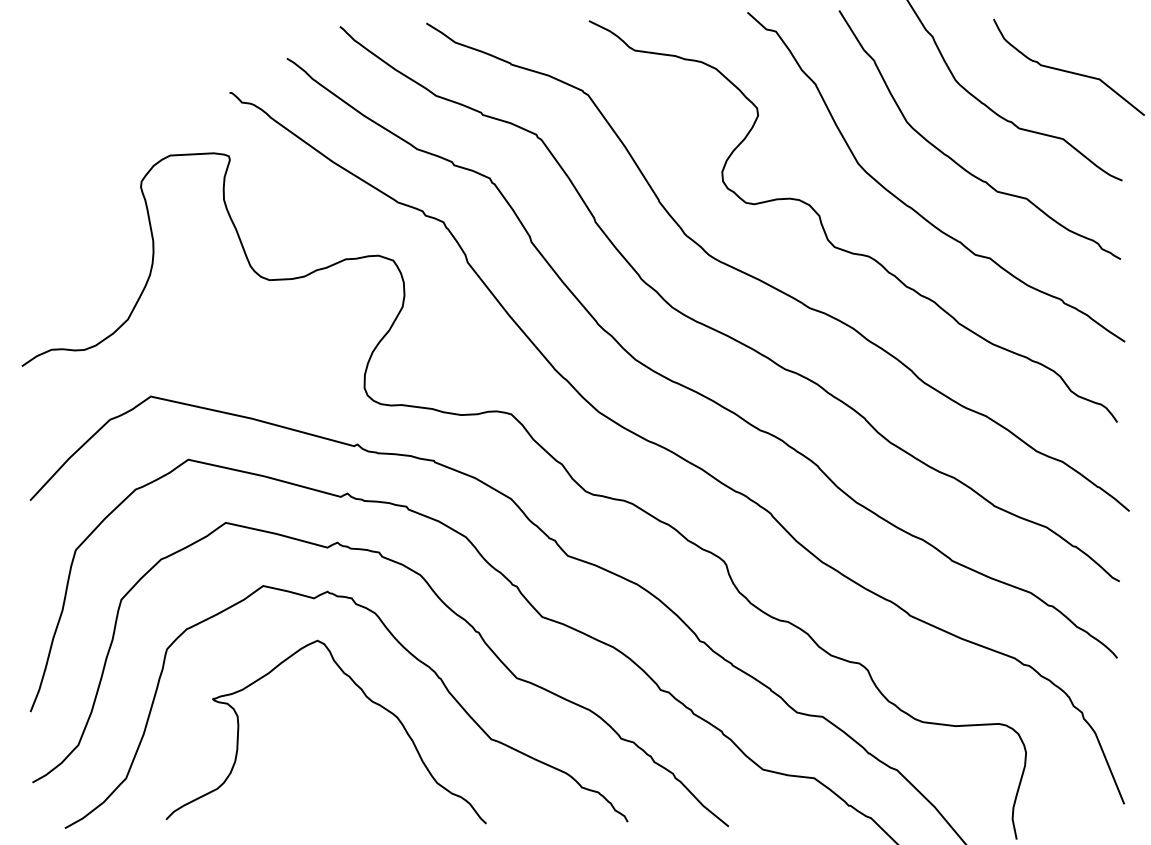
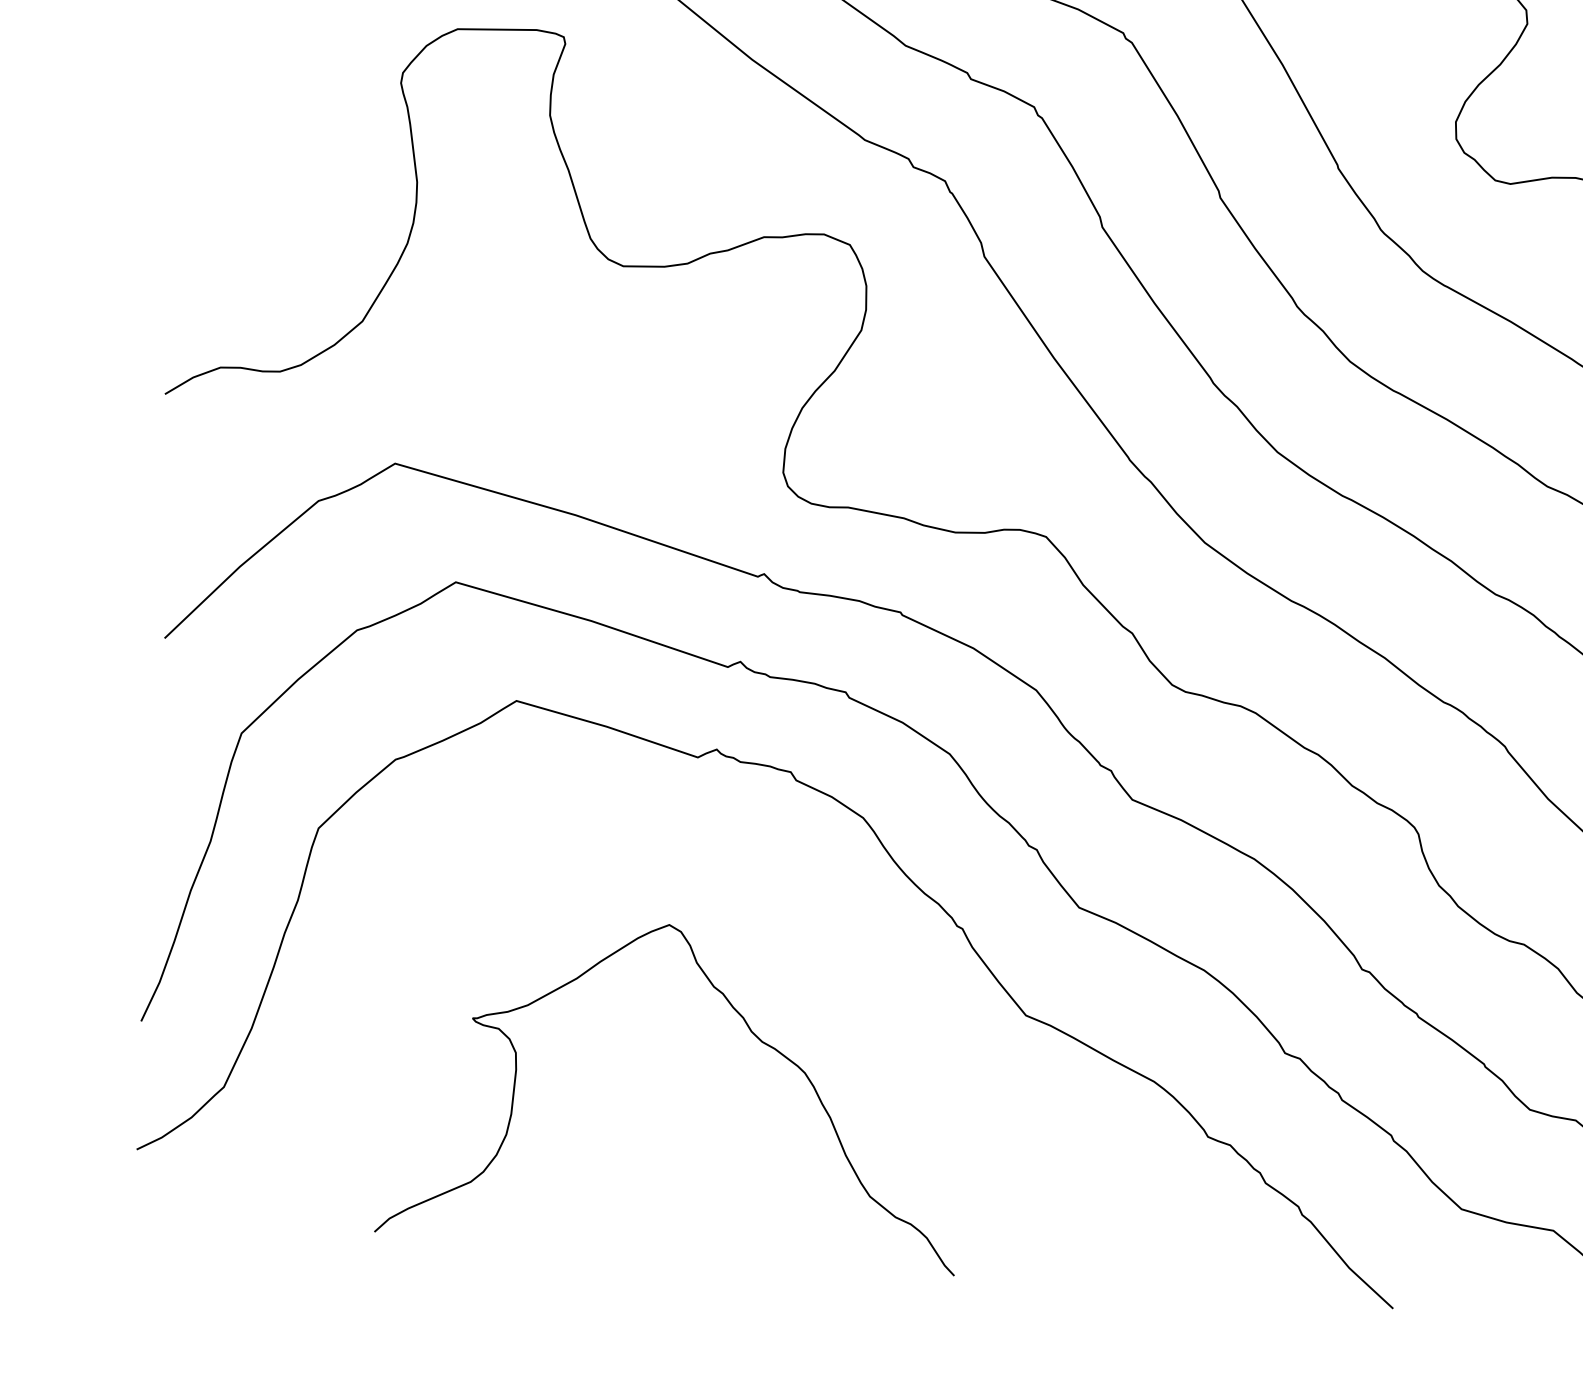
curve: (403, 648) -> (824, 948), removed

